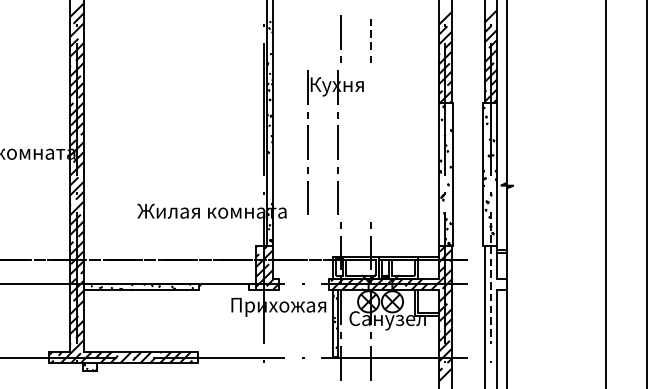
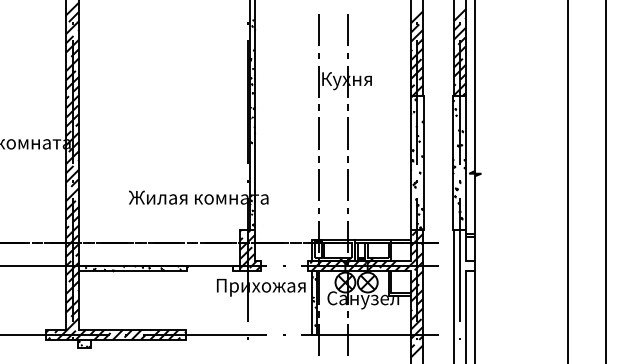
line: (370, 31) -> (347, 29), dashed -> solid
part: (334, 142) -> (344, 133), moved
line: (491, 278) -> (460, 260), dashed -> solid

